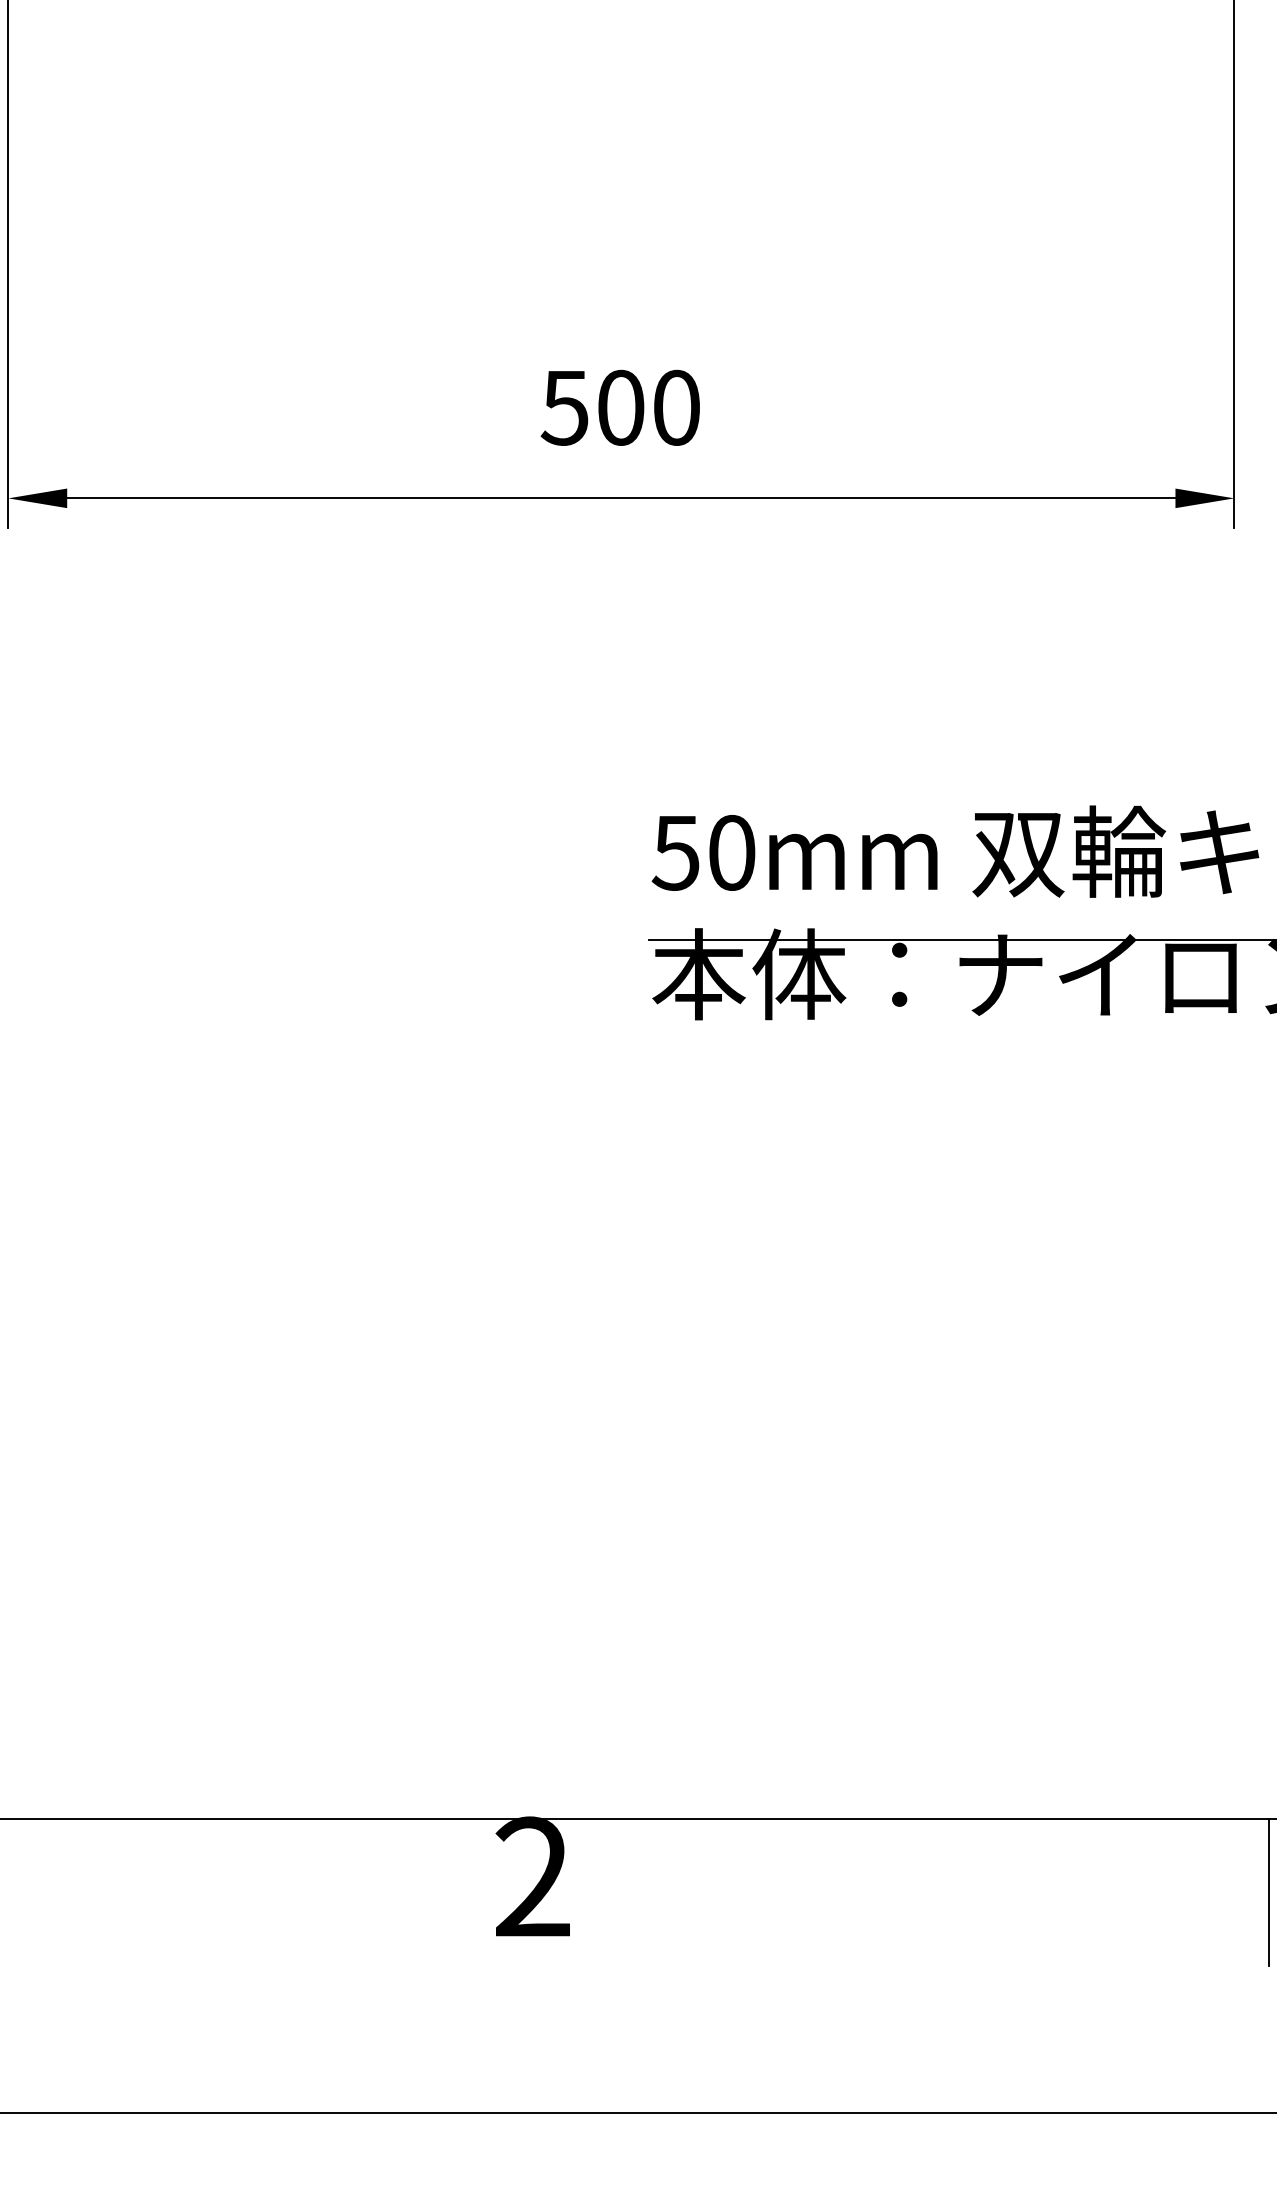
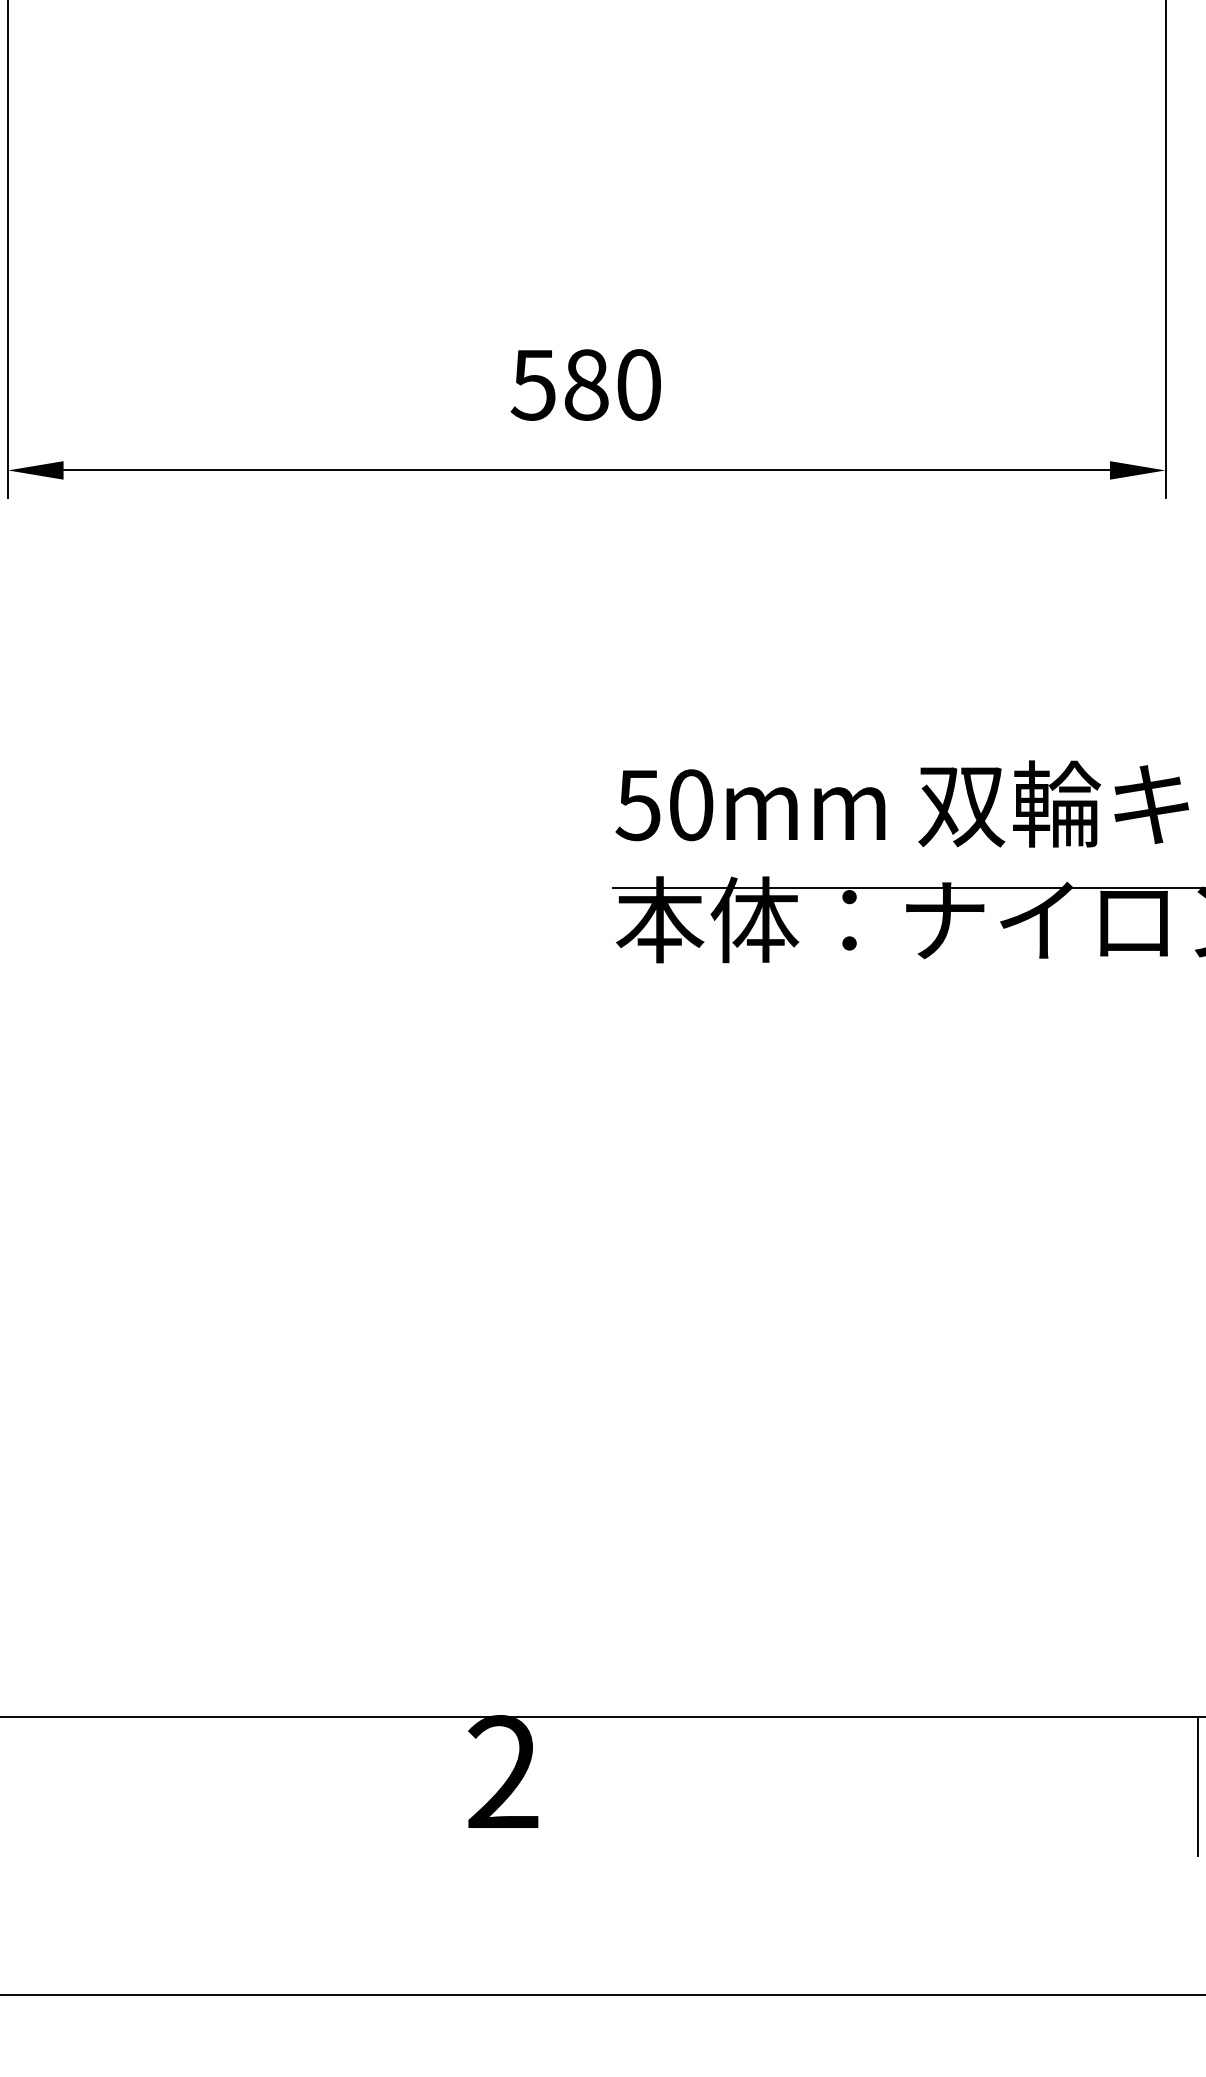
text: (621, 407) -> (586, 384), 500 -> 580

